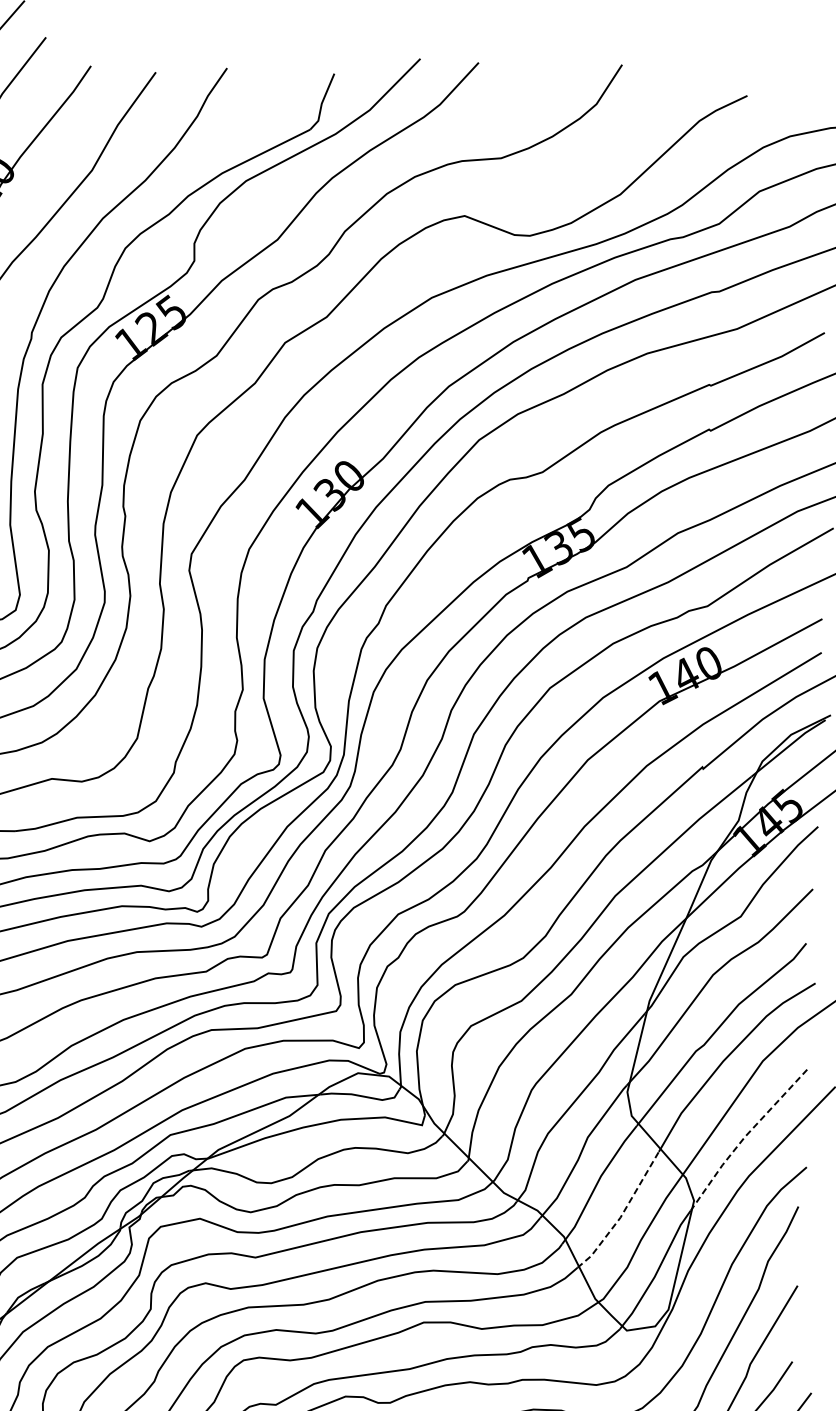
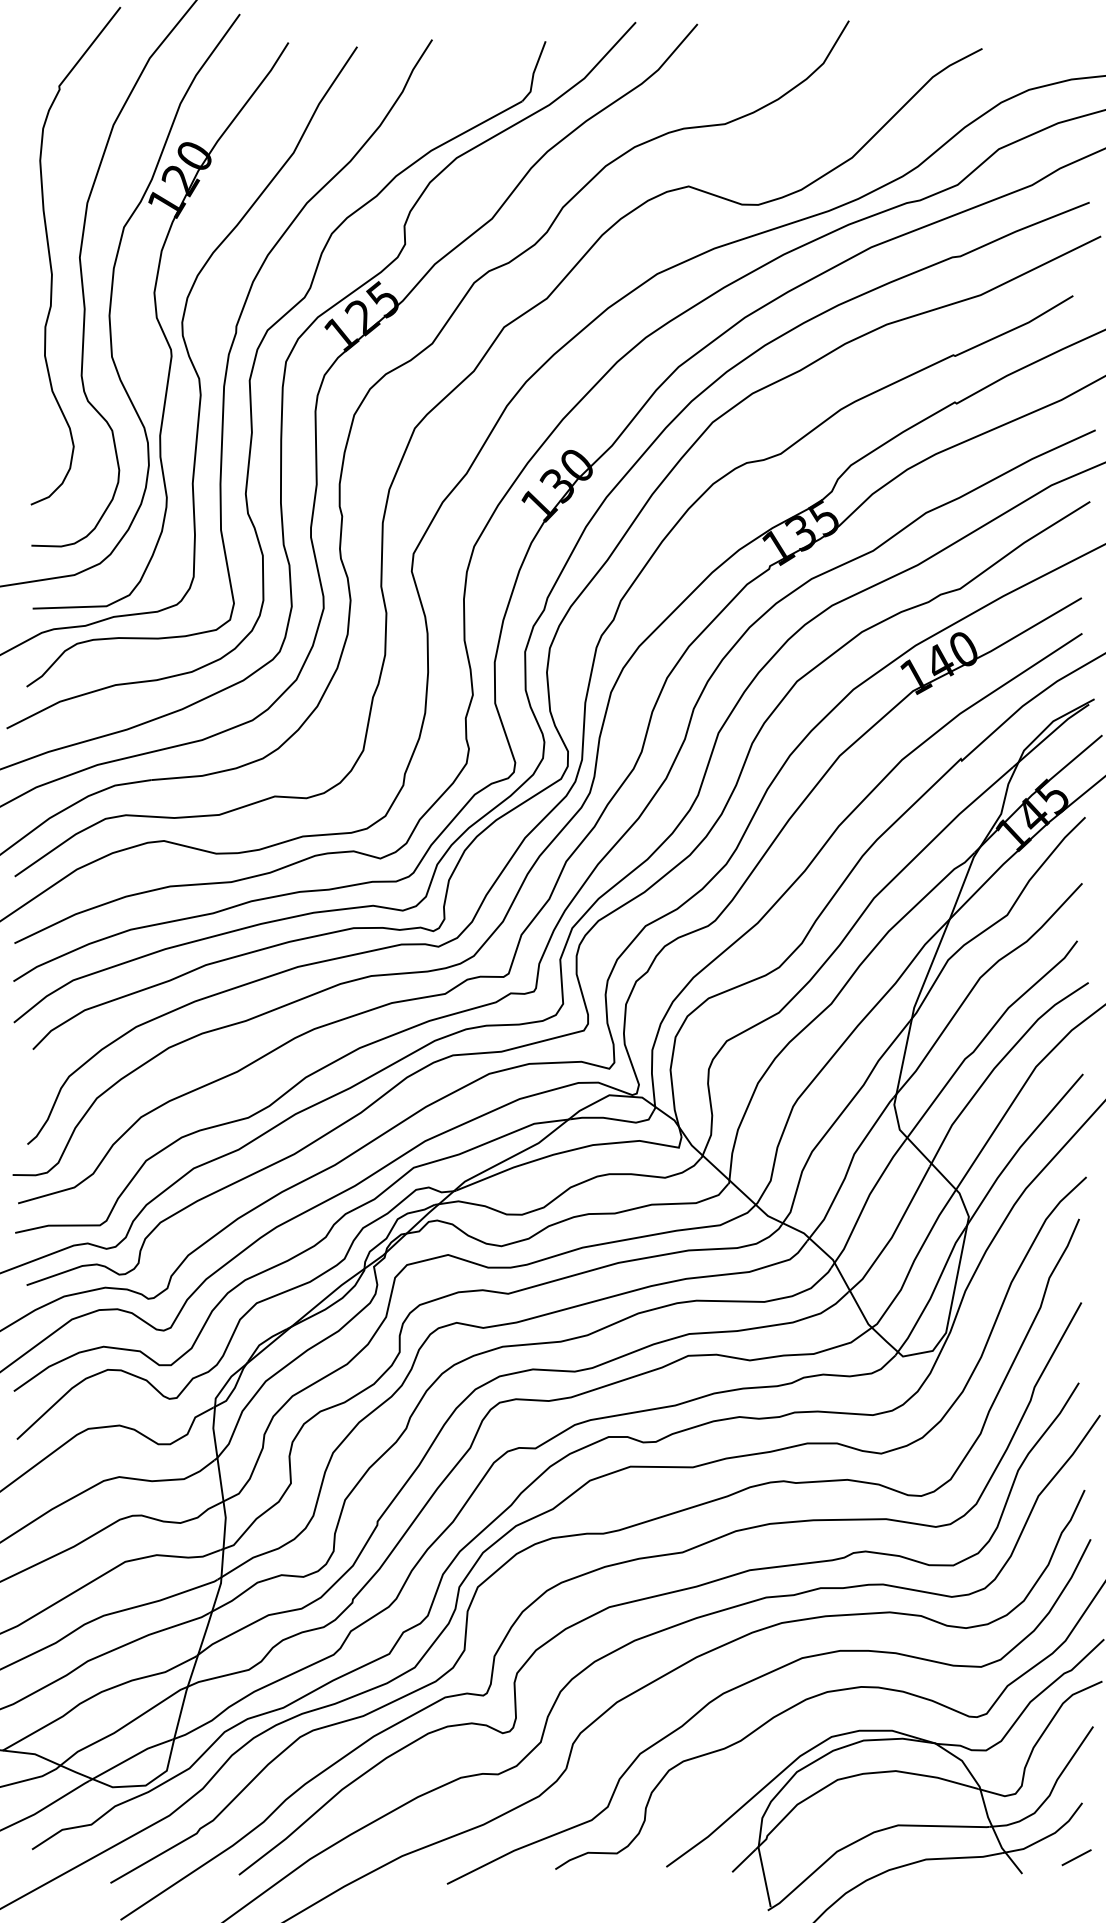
line: (744, 1137) -> (1019, 1148), dashed -> solid
line: (622, 1214) -> (893, 1234), dashed -> solid

